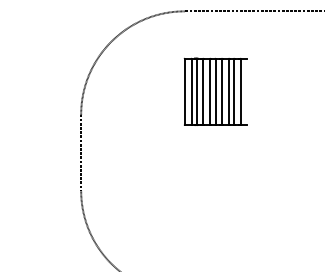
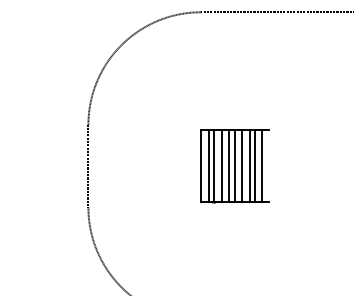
part: (215, 91) -> (234, 165), moved

